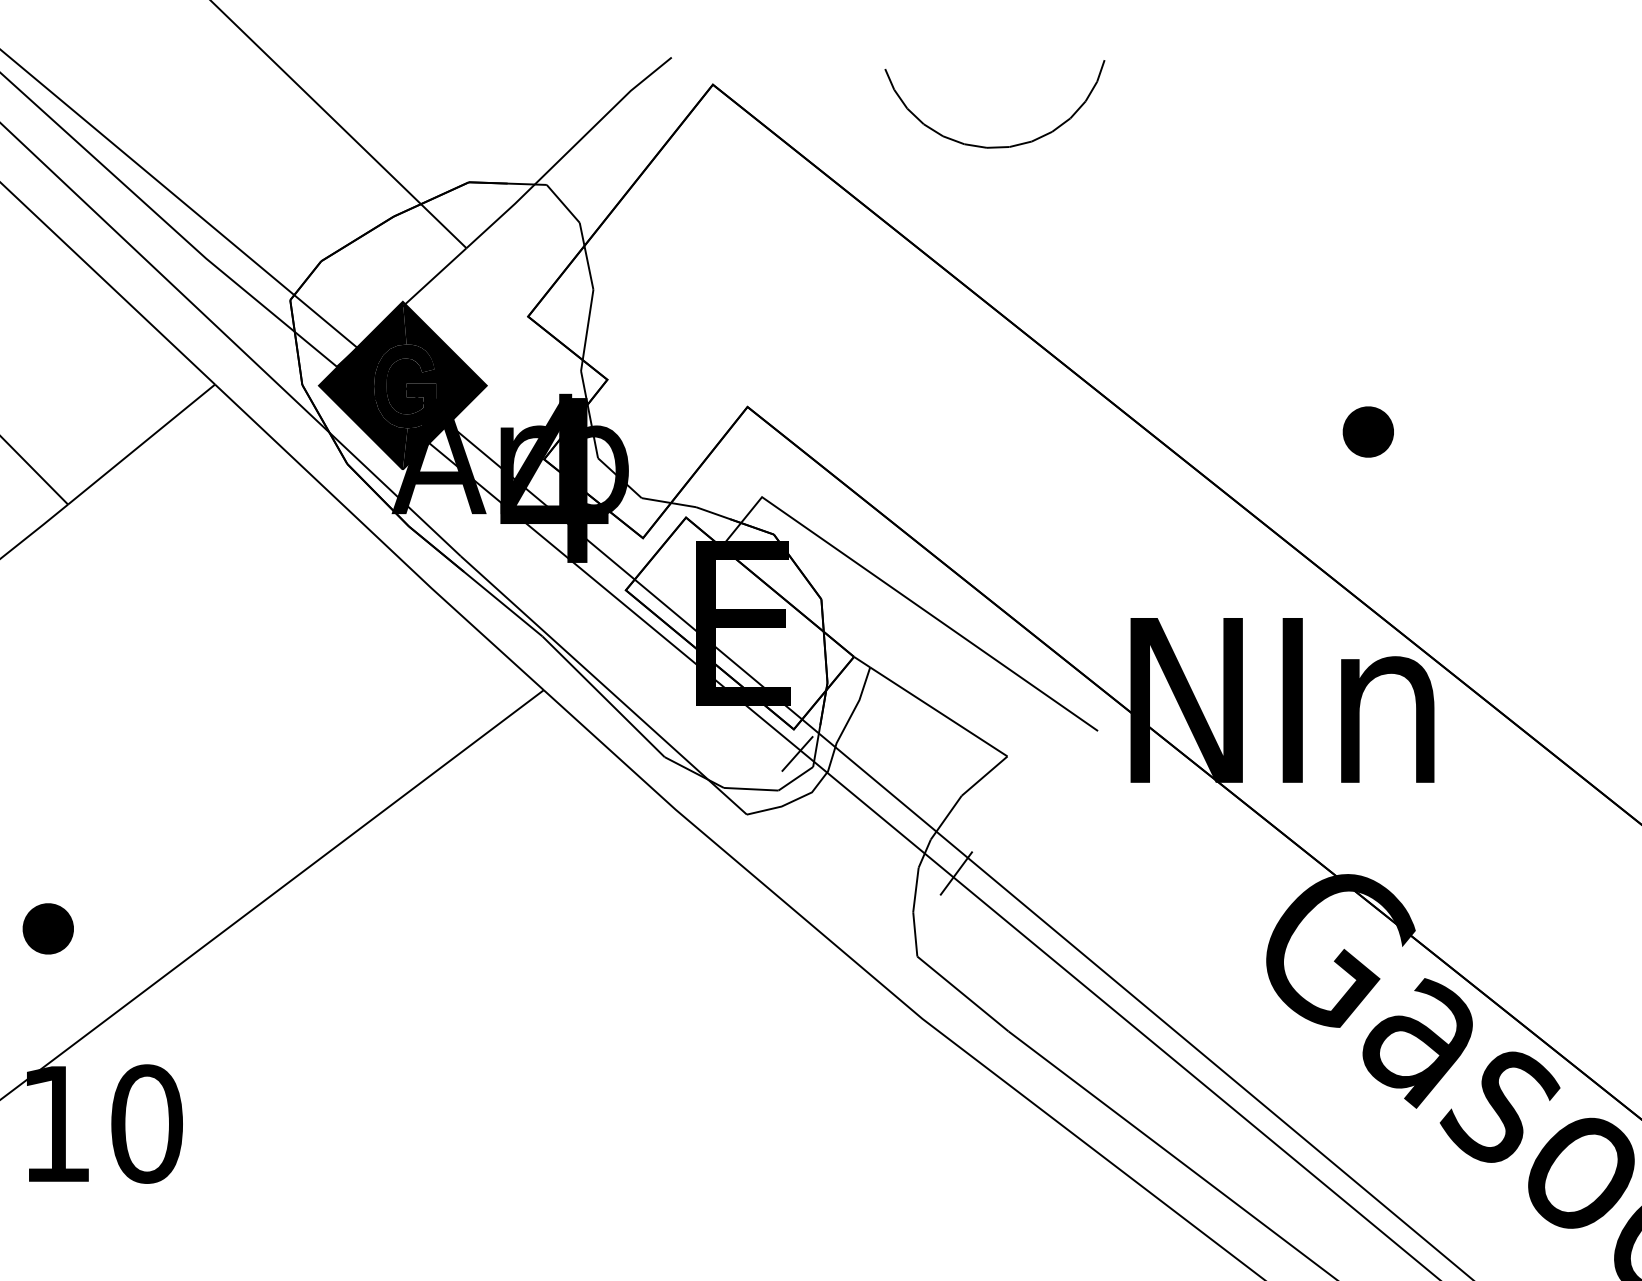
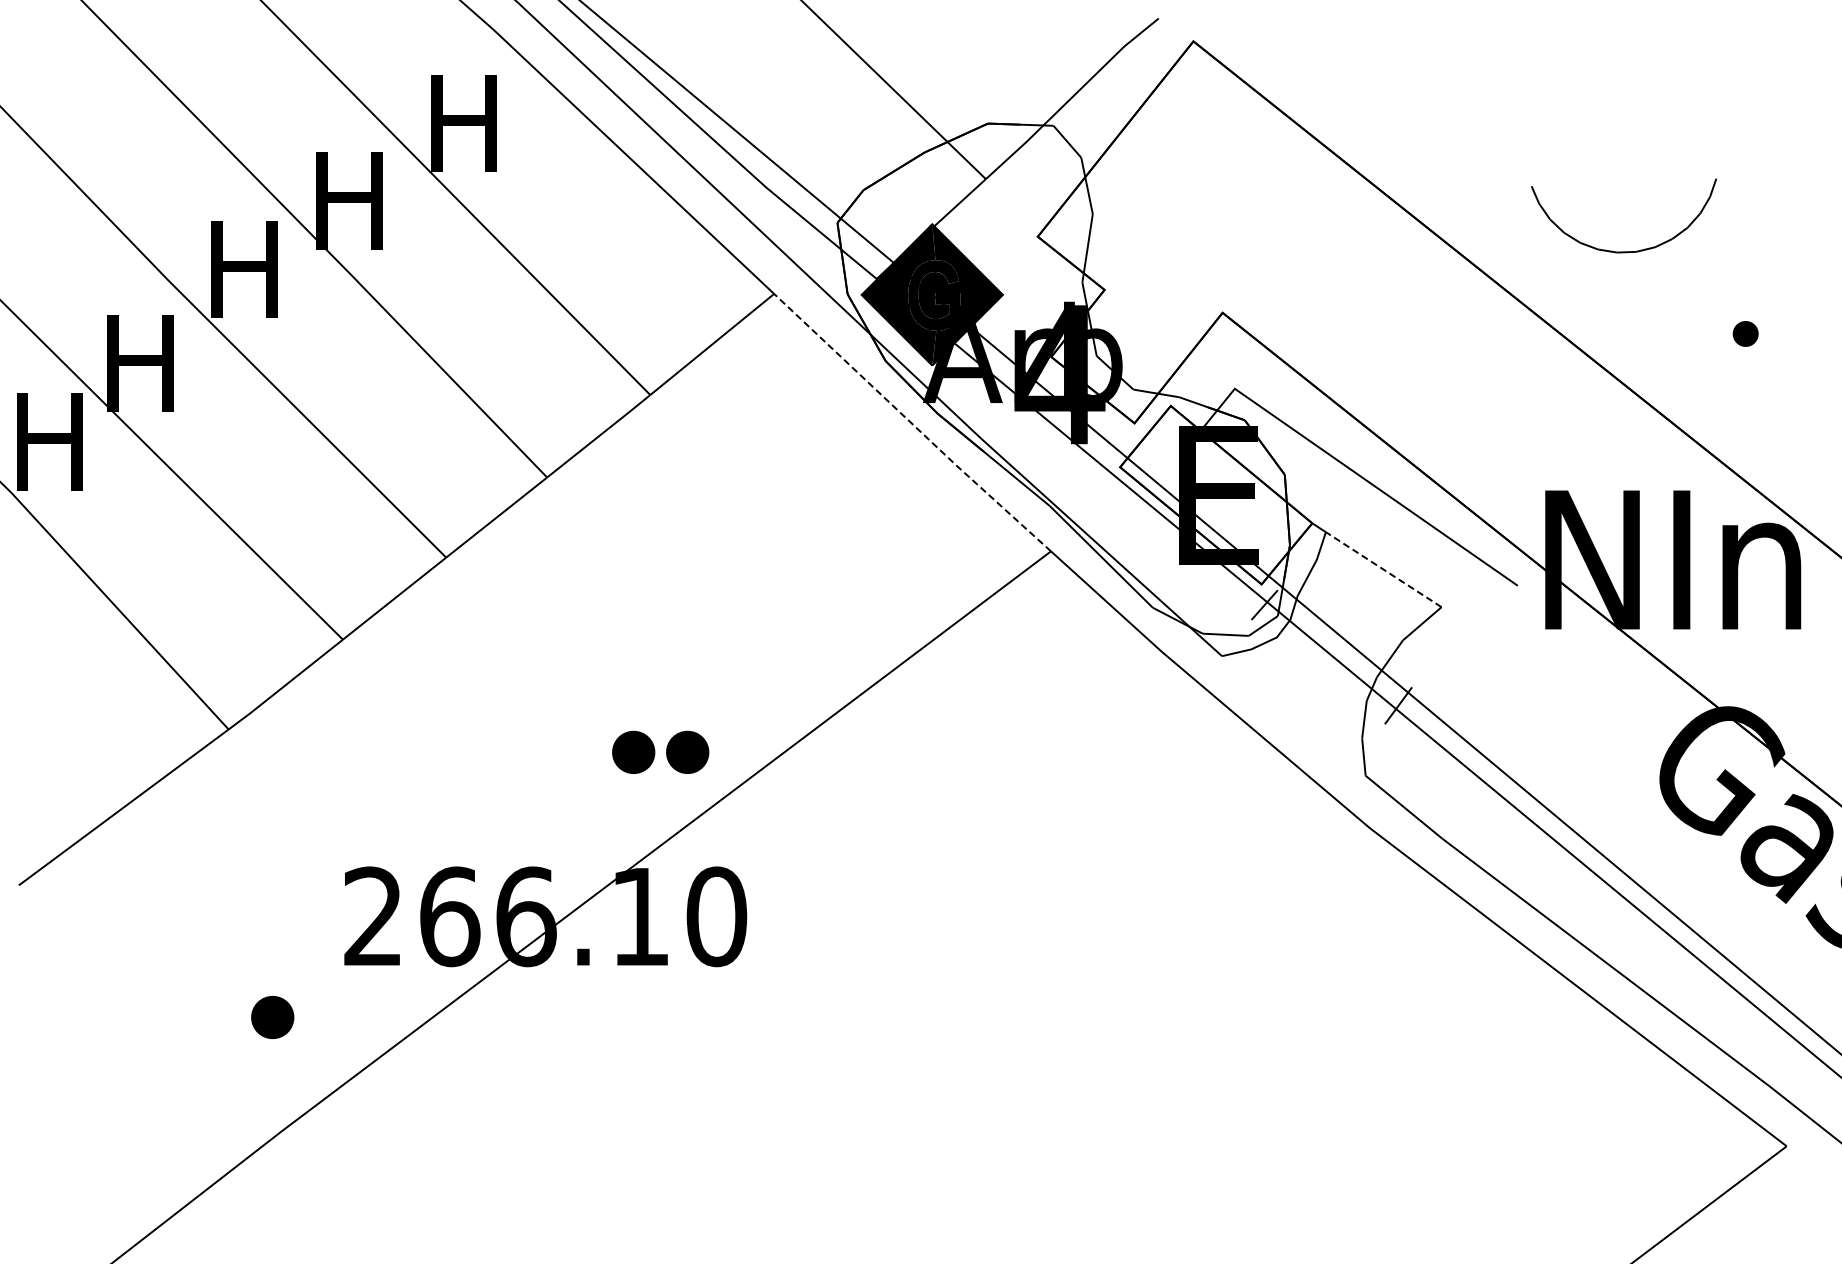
curve: (994, 146) -> (1623, 251), moved
part: (1368, 431) -> (1745, 333), size x0.6
line: (379, 538) -> (912, 423), solid -> dashed
line: (938, 711) -> (1383, 569), solid -> dashed
part: (112, 927) -> (687, 751), added

